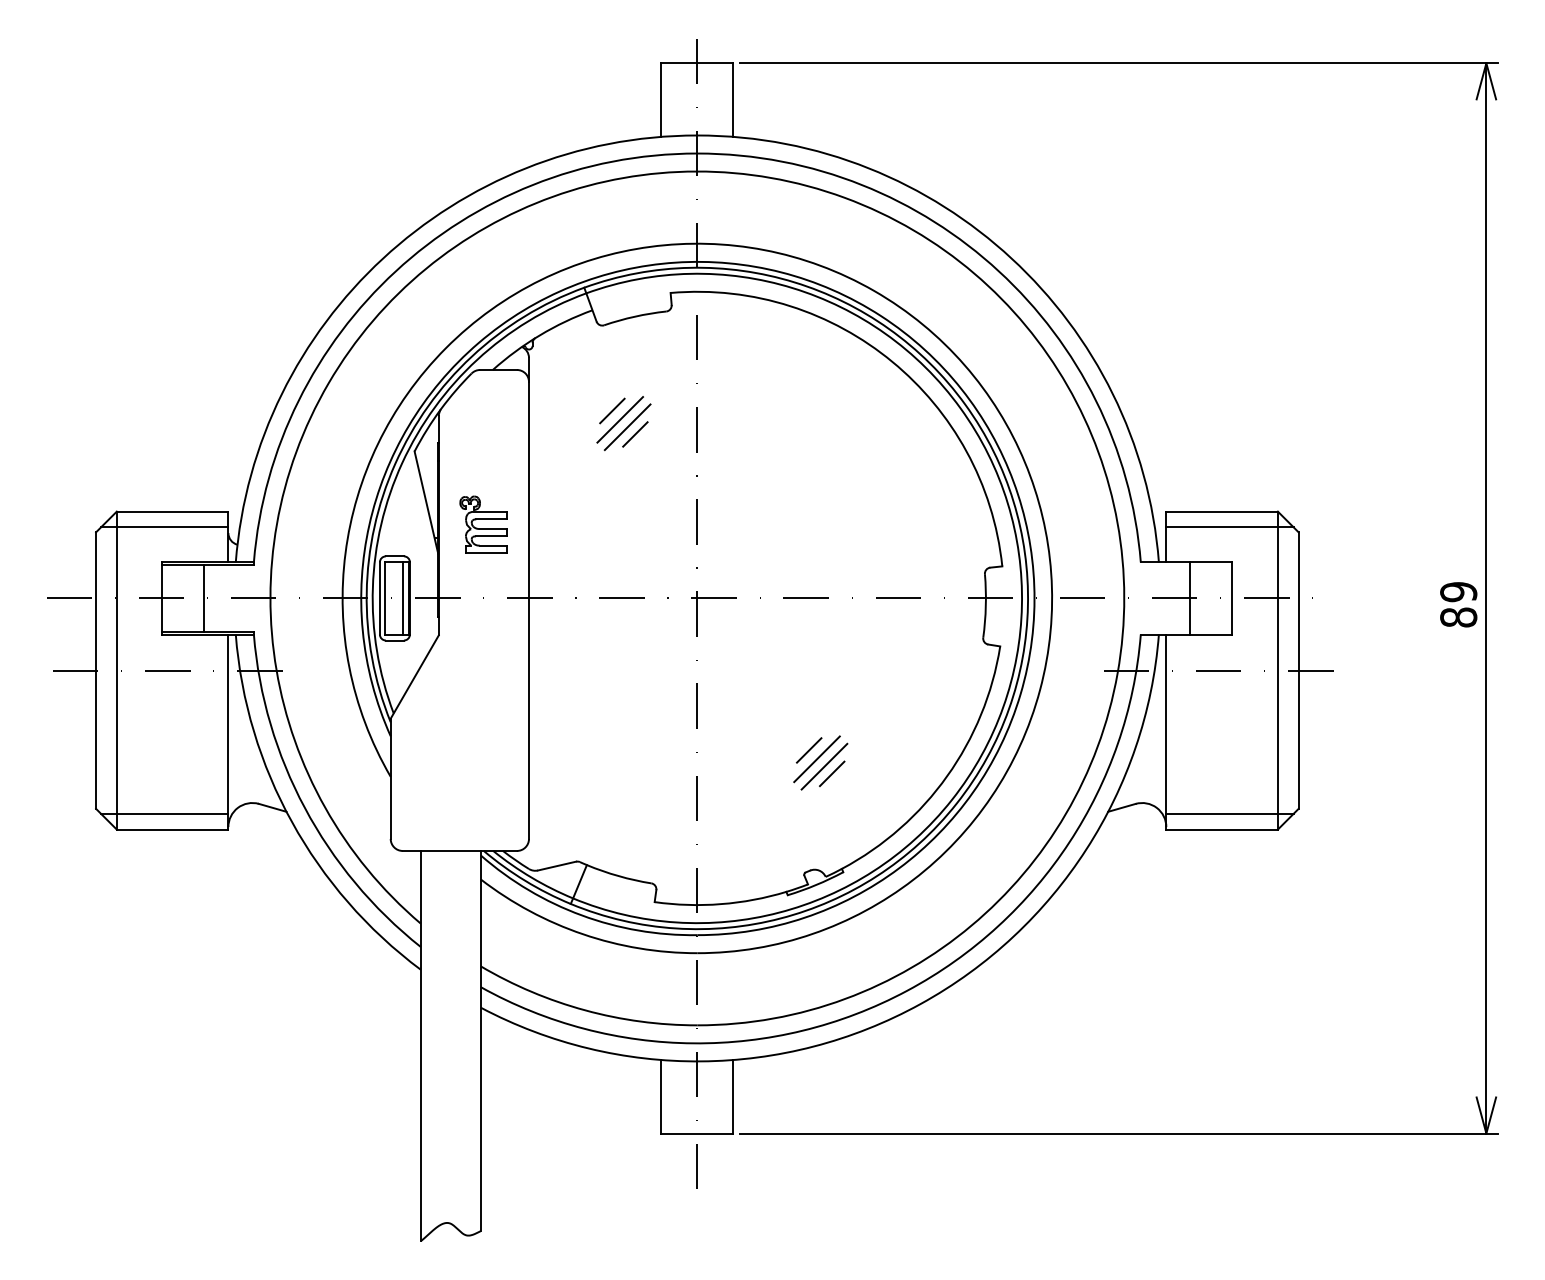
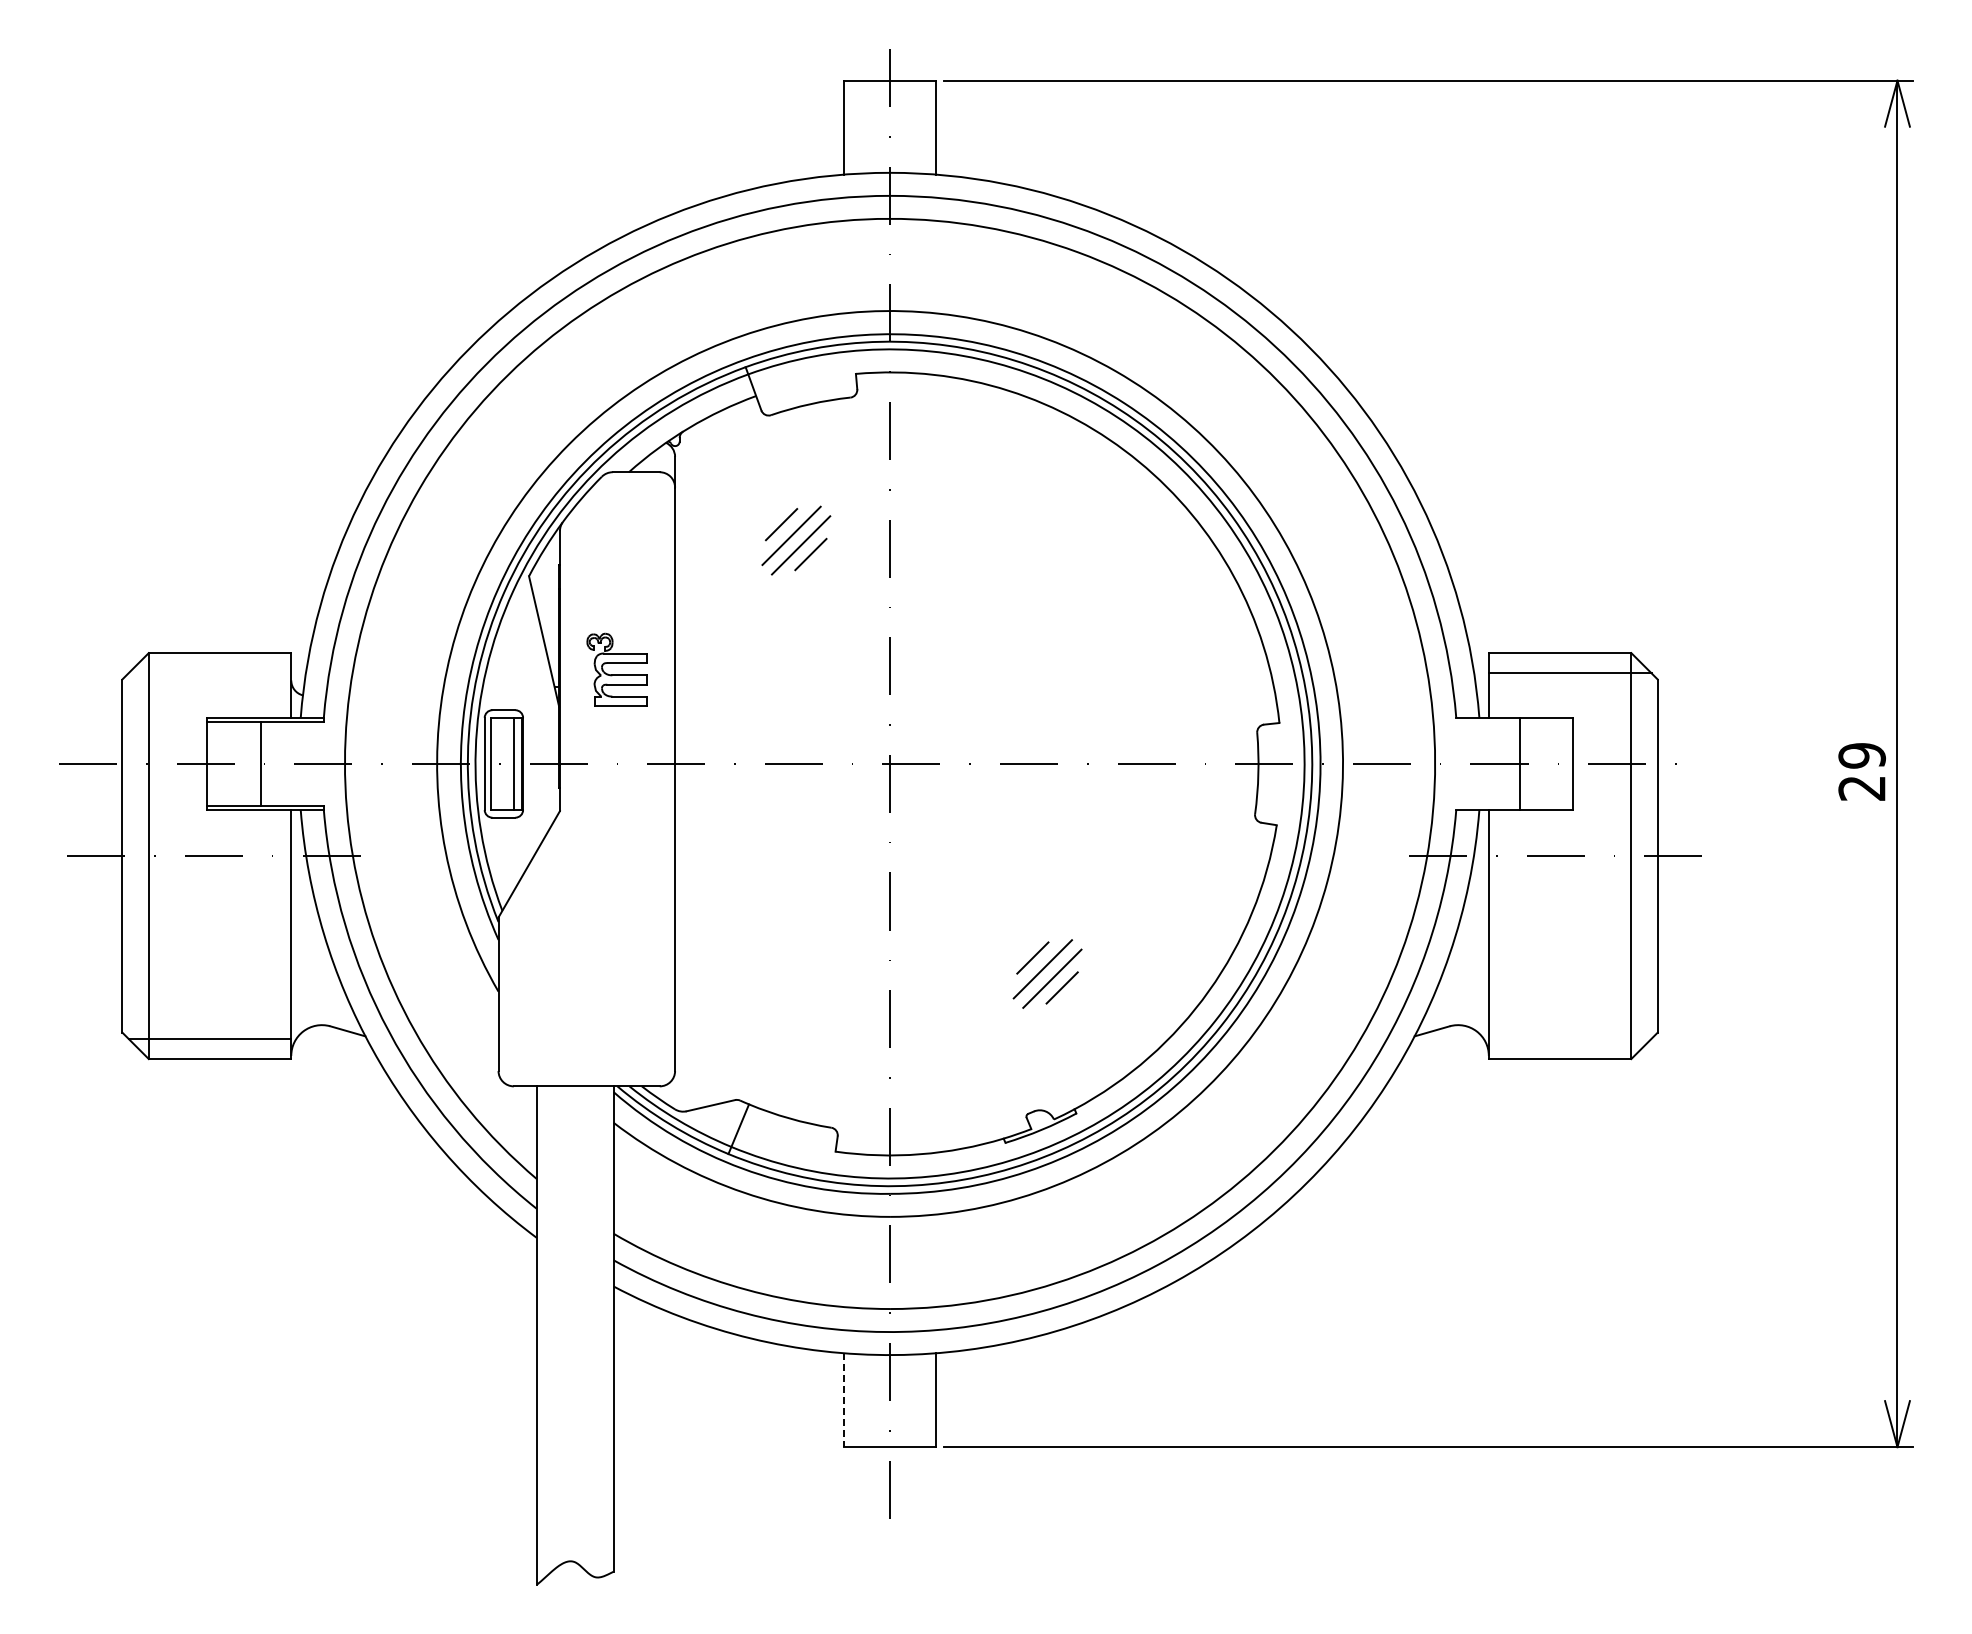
line: (164, 527) -> (209, 673), removed
text: (1458, 617) -> (1861, 788), 89 -> 29
line: (1229, 813) -> (1569, 1038), removed
line: (661, 1096) -> (844, 1400), solid -> dashed

